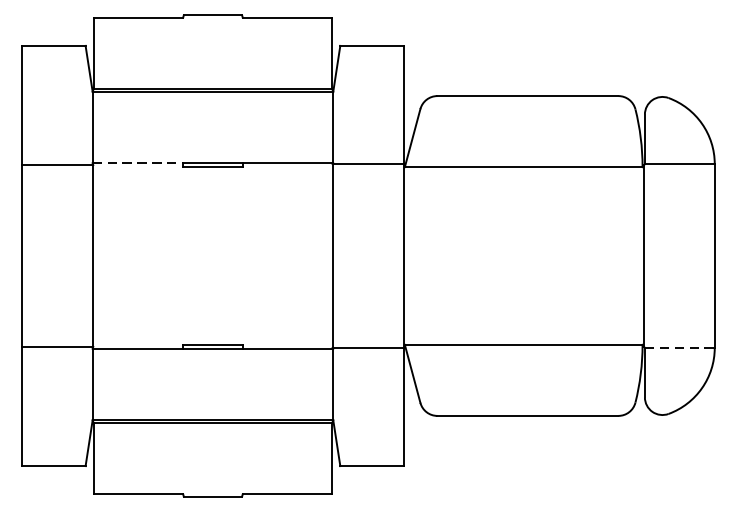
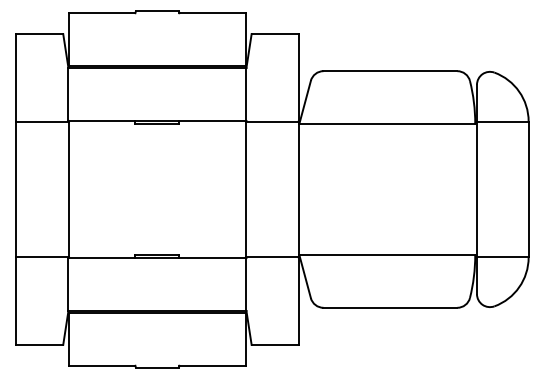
line: (138, 162) -> (102, 120), dashed -> solid
line: (679, 347) -> (502, 257), dashed -> solid

